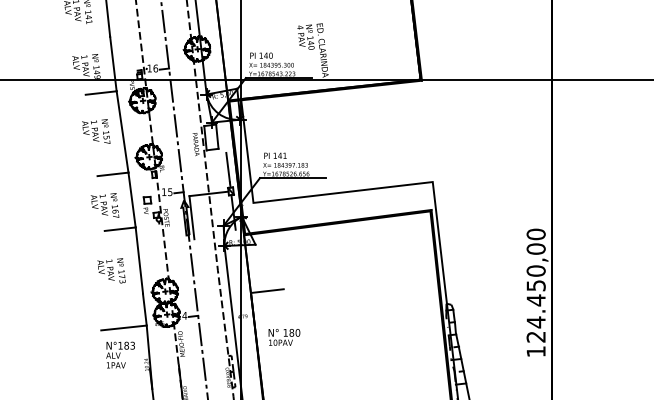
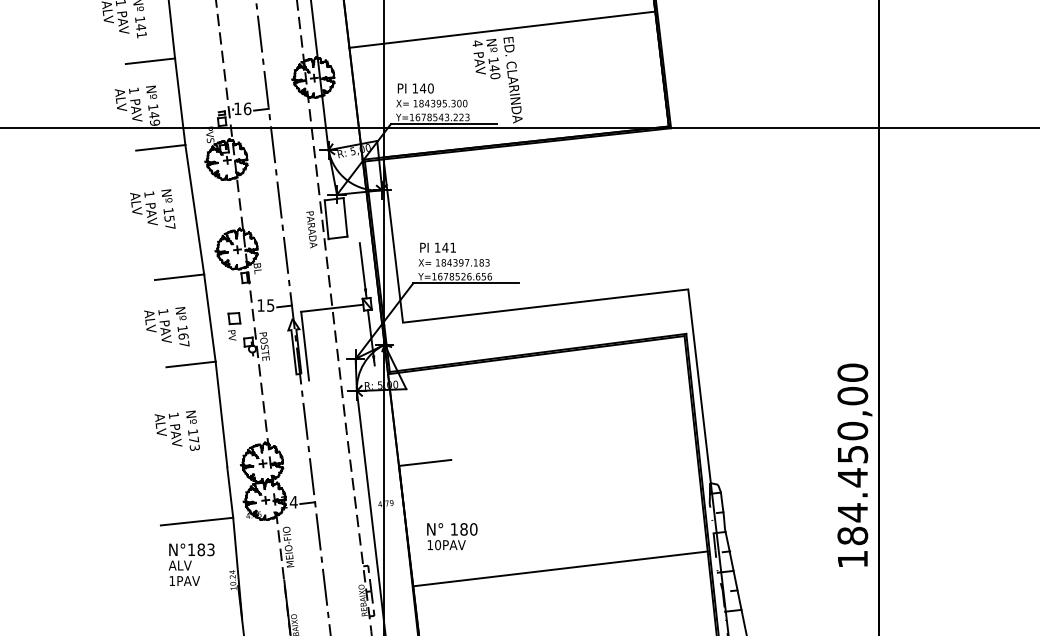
line: (315, 18) -> (501, 29), added
line: (94, 38) -> (150, 61), added
text: (535, 336) -> (851, 535), 124.450,00 -> 184.450,00
line: (352, 357) -> (560, 568), added

